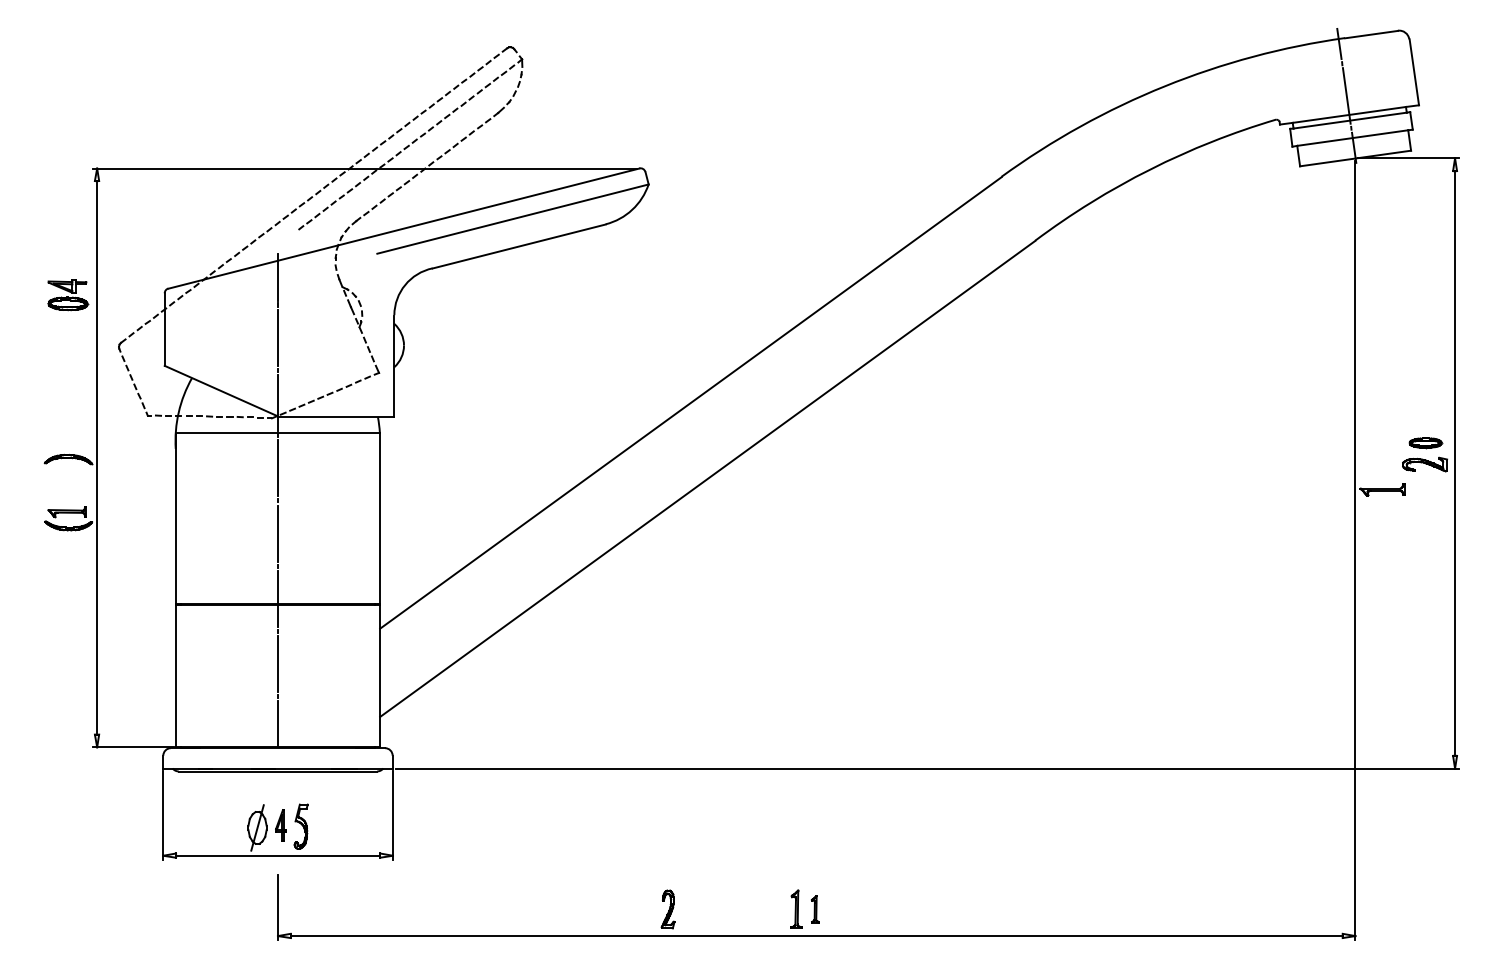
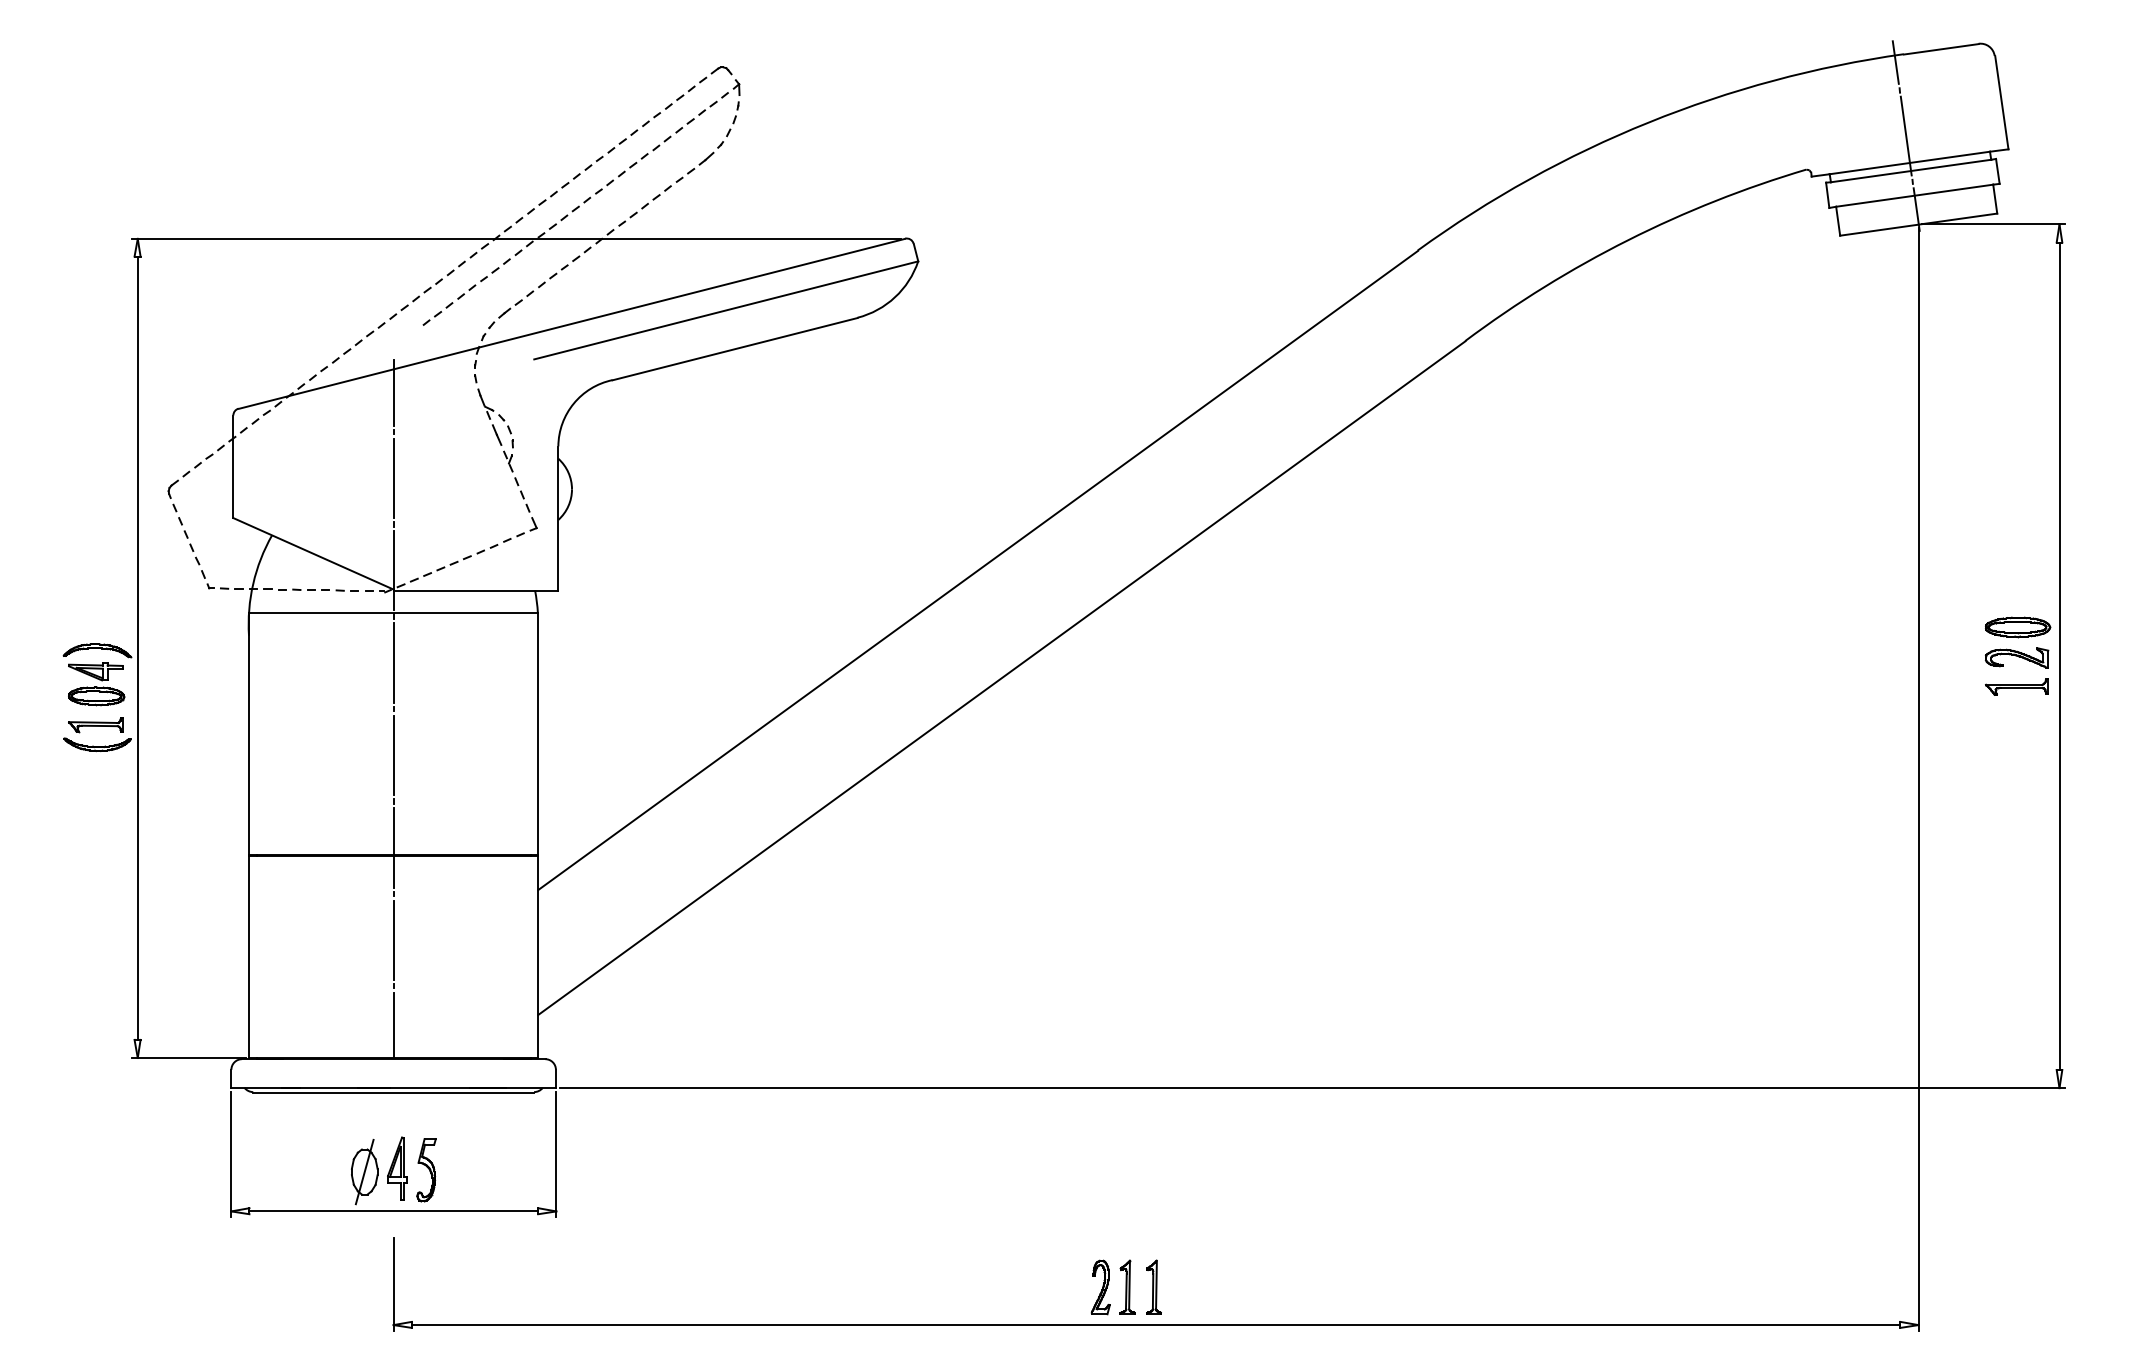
part: (68, 295) -> (96, 684), moved
part: (1425, 443) -> (2017, 627), size x1.43
part: (1382, 489) -> (2016, 686), moved
part: (280, 825) -> (397, 1168), size x1.43
part: (814, 908) -> (1153, 1286), size x1.43
part: (667, 909) -> (1100, 1287), moved

